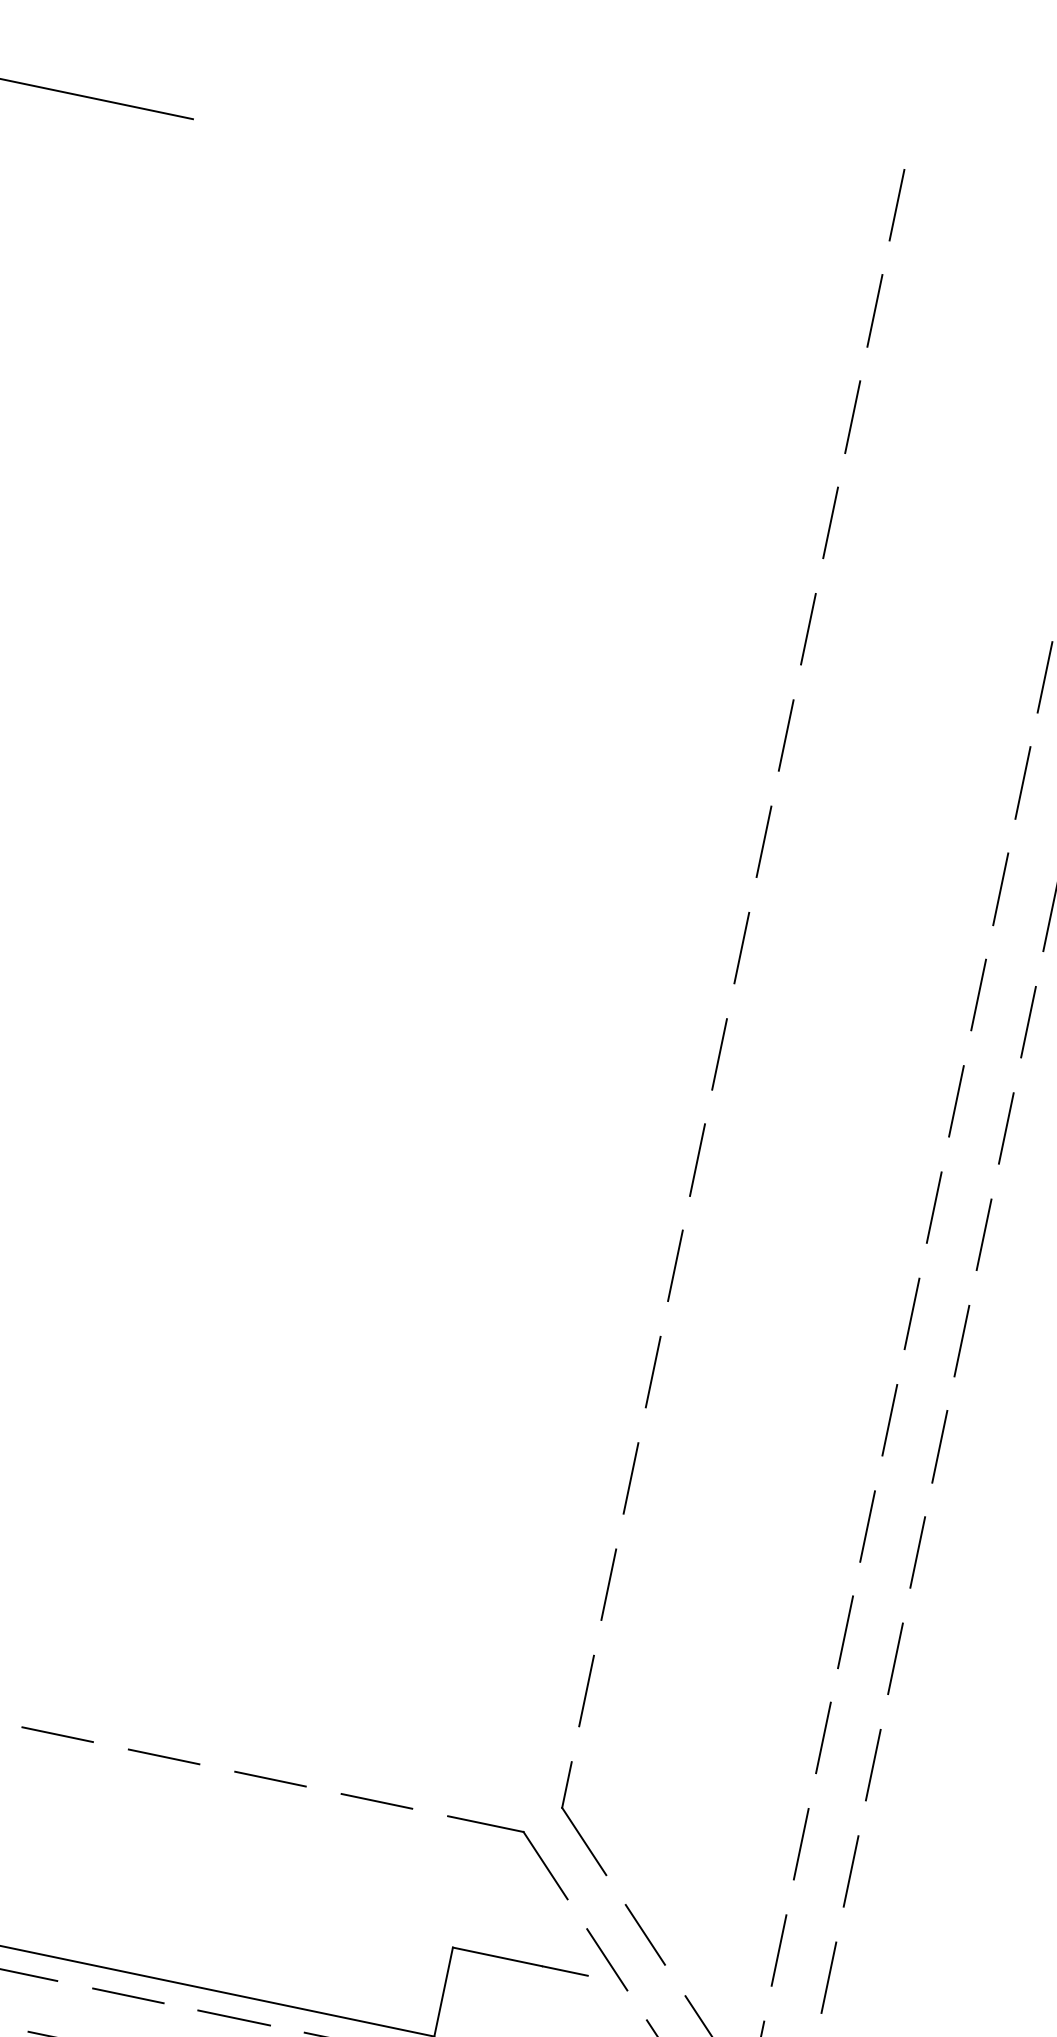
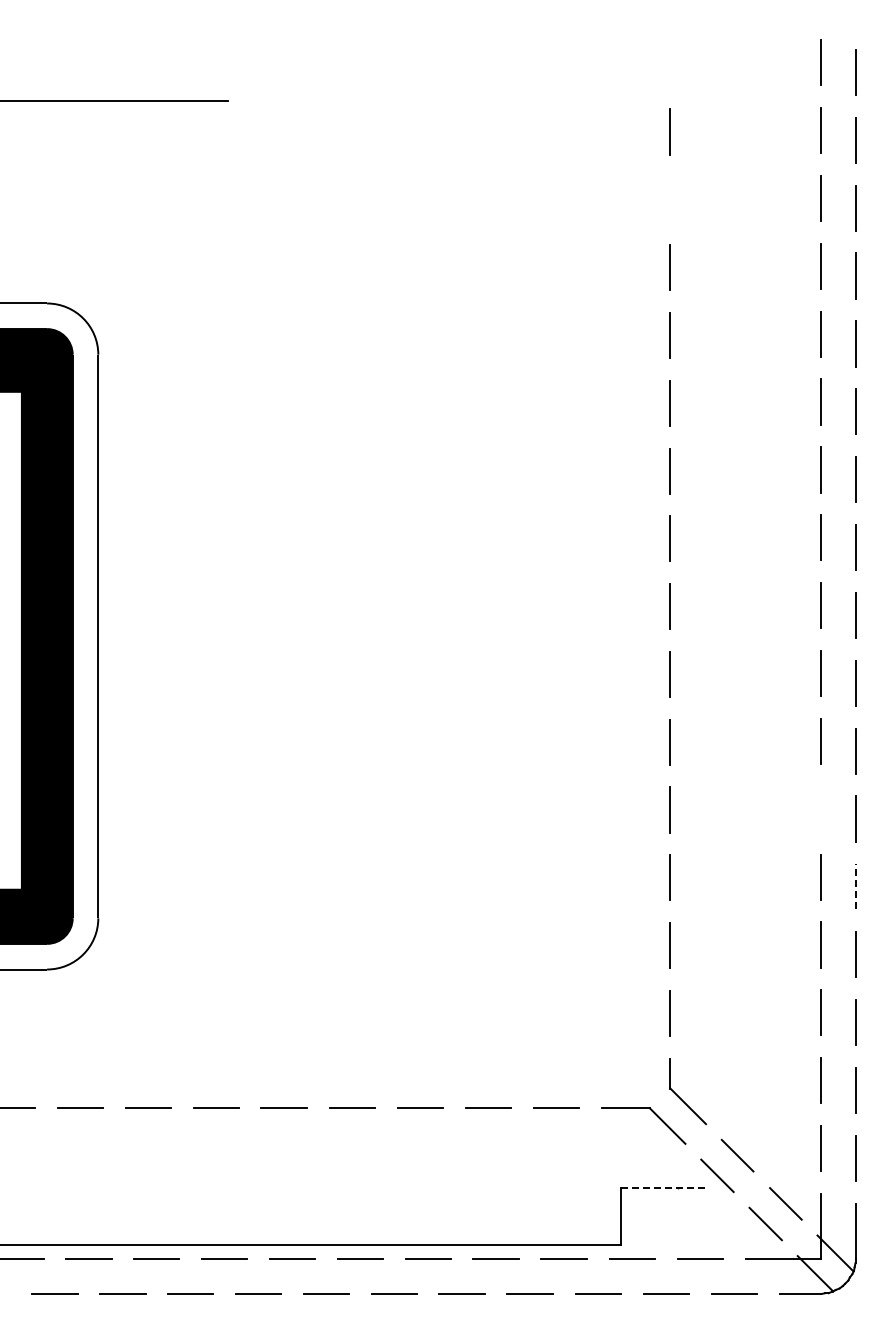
line: (897, 204) -> (670, 63), removed
line: (852, 417) -> (670, 199), removed
line: (890, 1419) -> (821, 808), removed
line: (917, 1552) -> (855, 886), solid -> dashed
line: (520, 1962) -> (664, 1188), solid -> dashed

